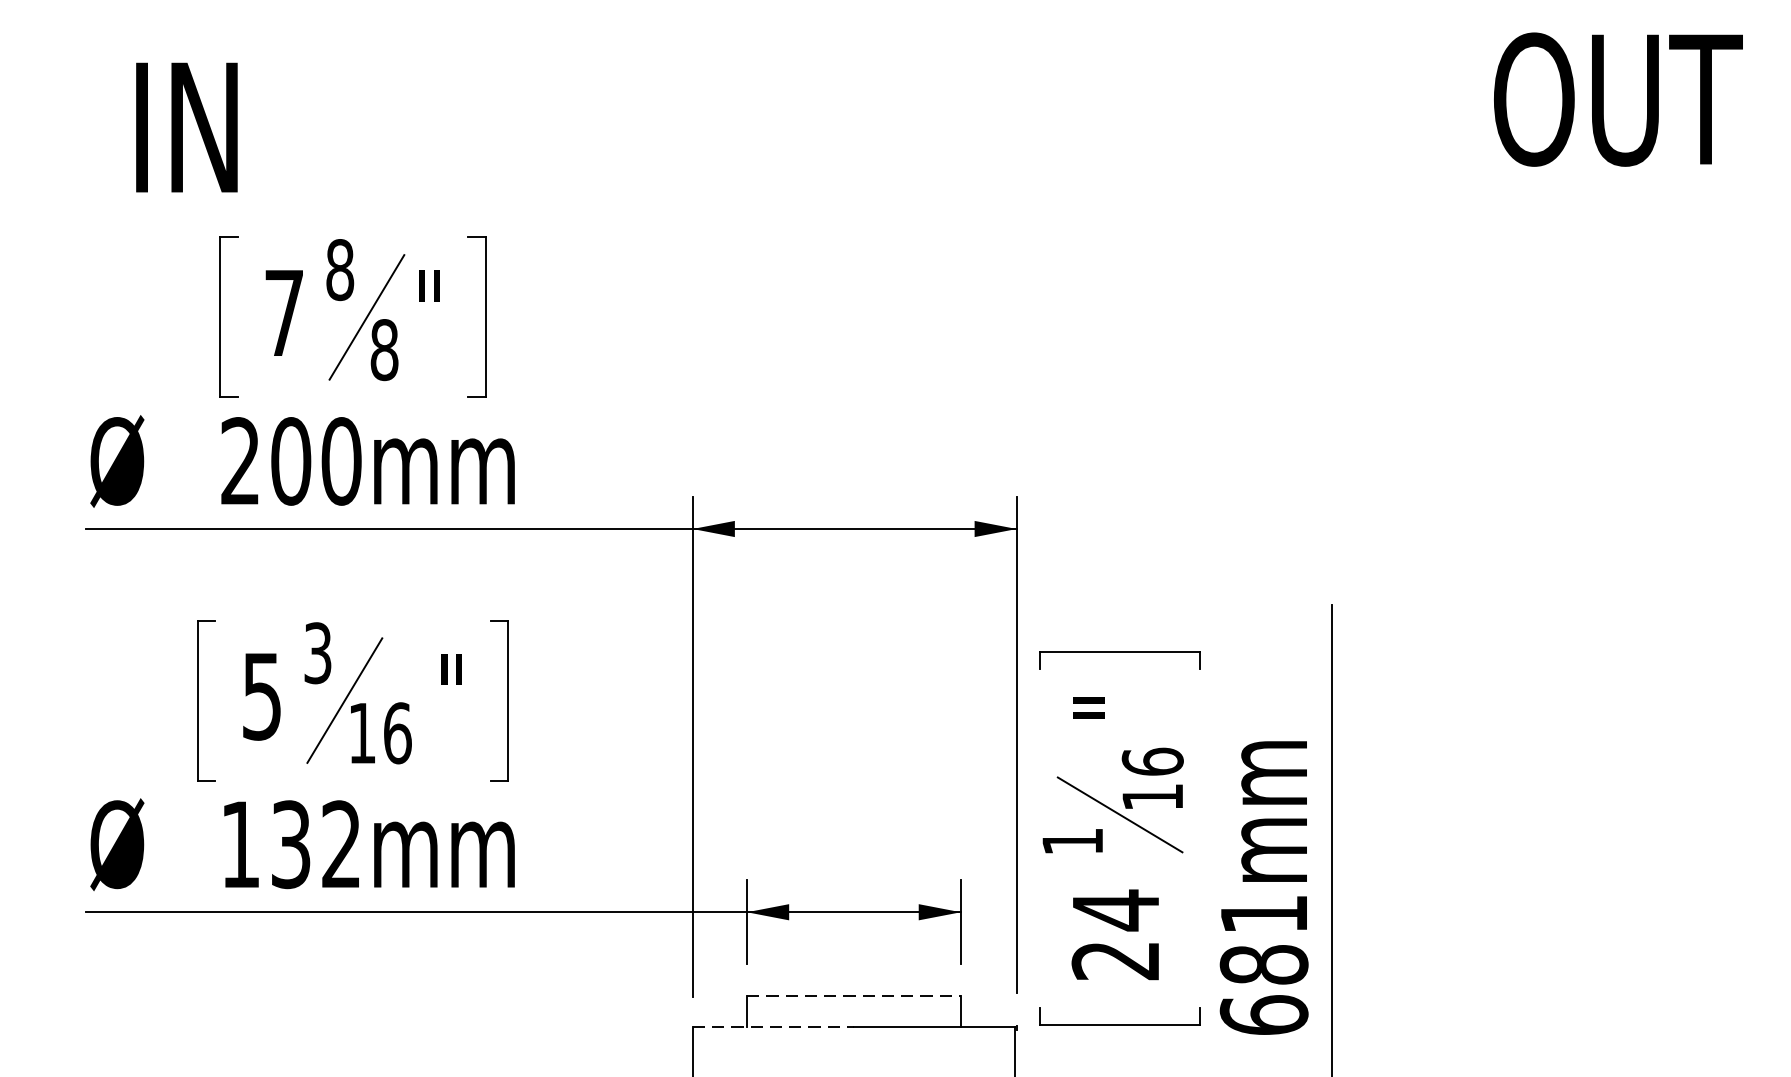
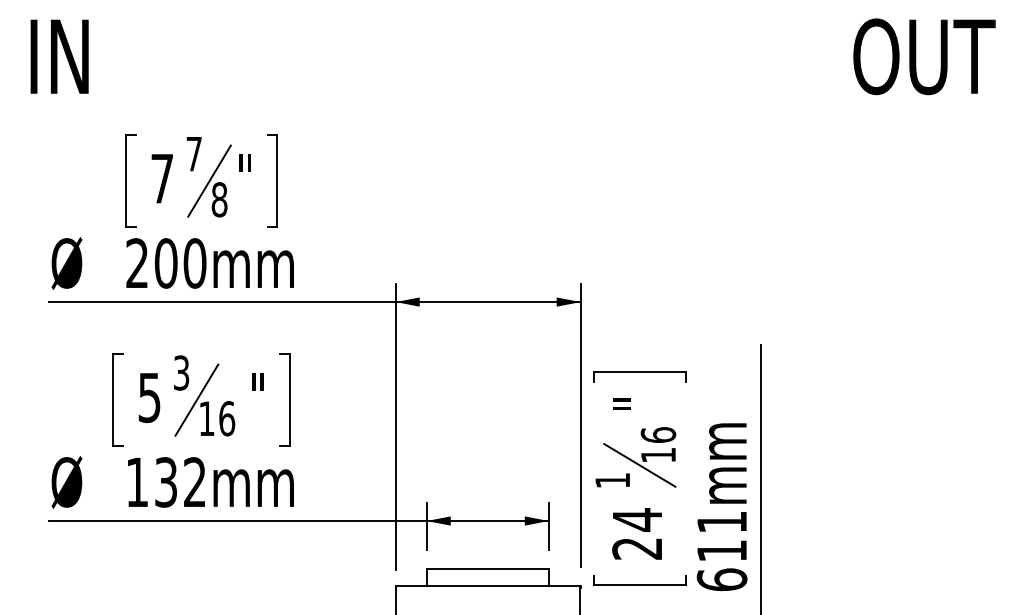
text: (186, 127) -> (59, 56), moved
text: (340, 268) -> (194, 153), 8 -> 7
text: (1263, 963) -> (721, 550), 681mm -> 611mm
line: (855, 995) -> (488, 568), dashed -> solid
line: (774, 1026) -> (442, 586), dashed -> solid

